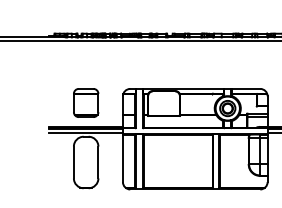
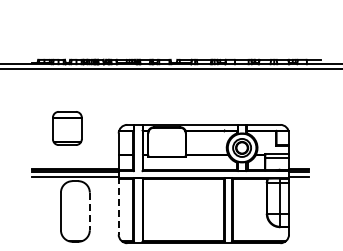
part: (86, 103) -> (67, 128), moved
line: (122, 157) -> (118, 205), solid -> dashed
line: (98, 162) -> (89, 211), solid -> dashed

